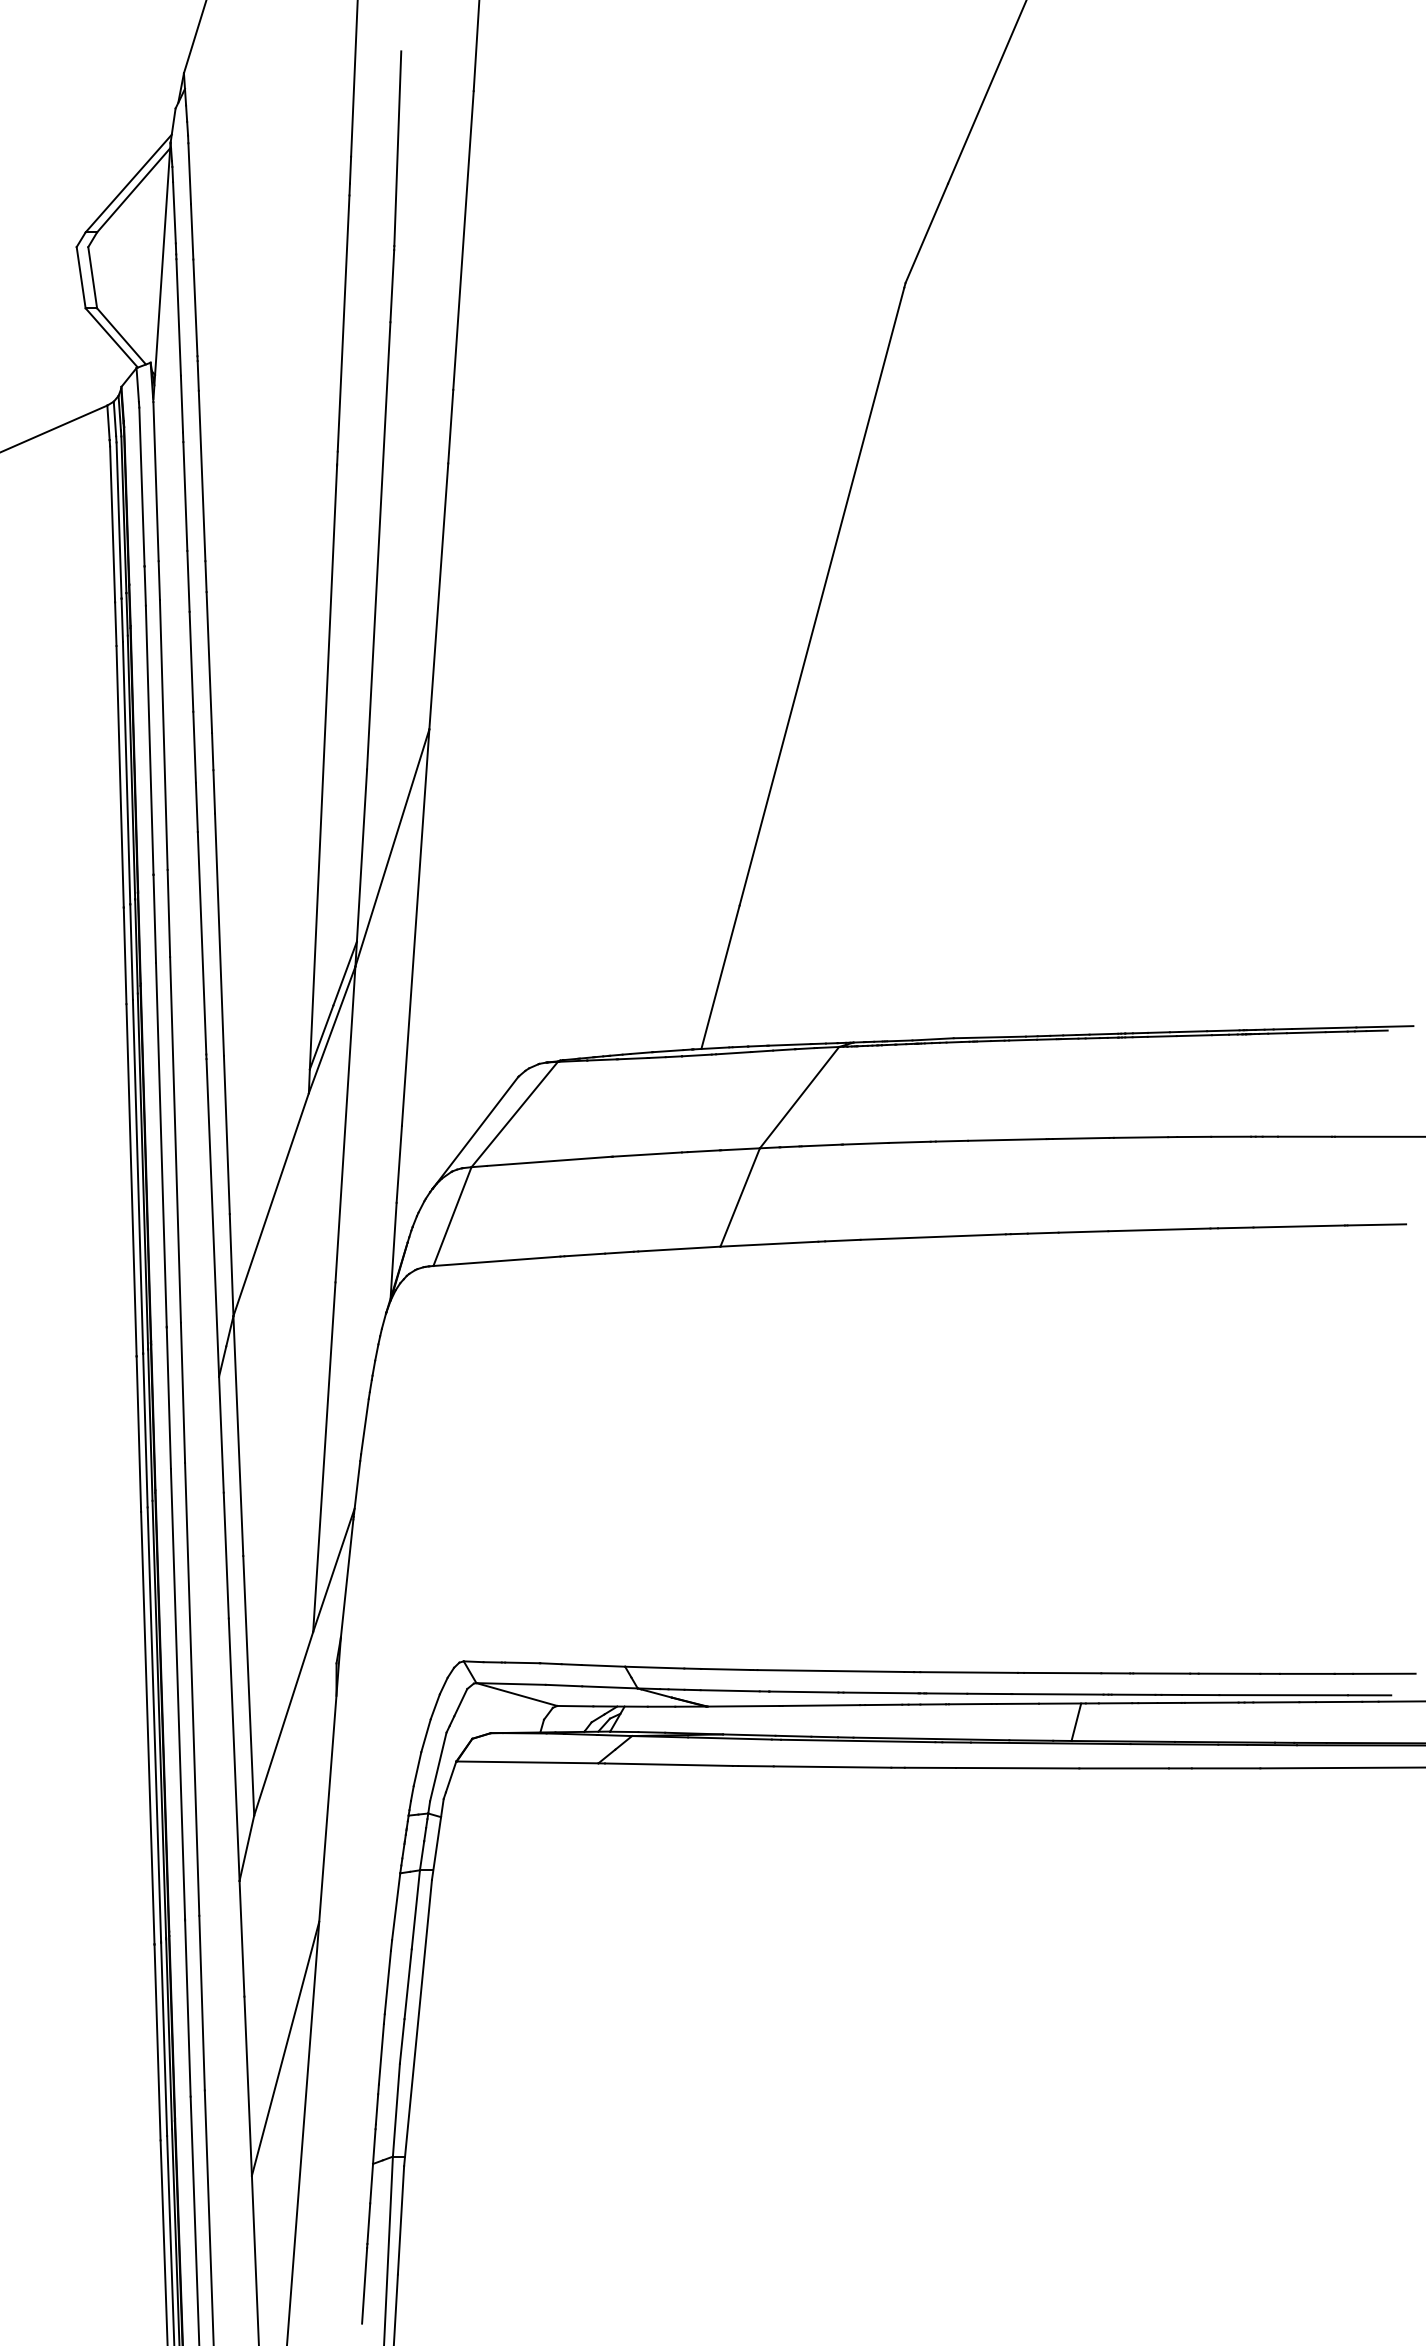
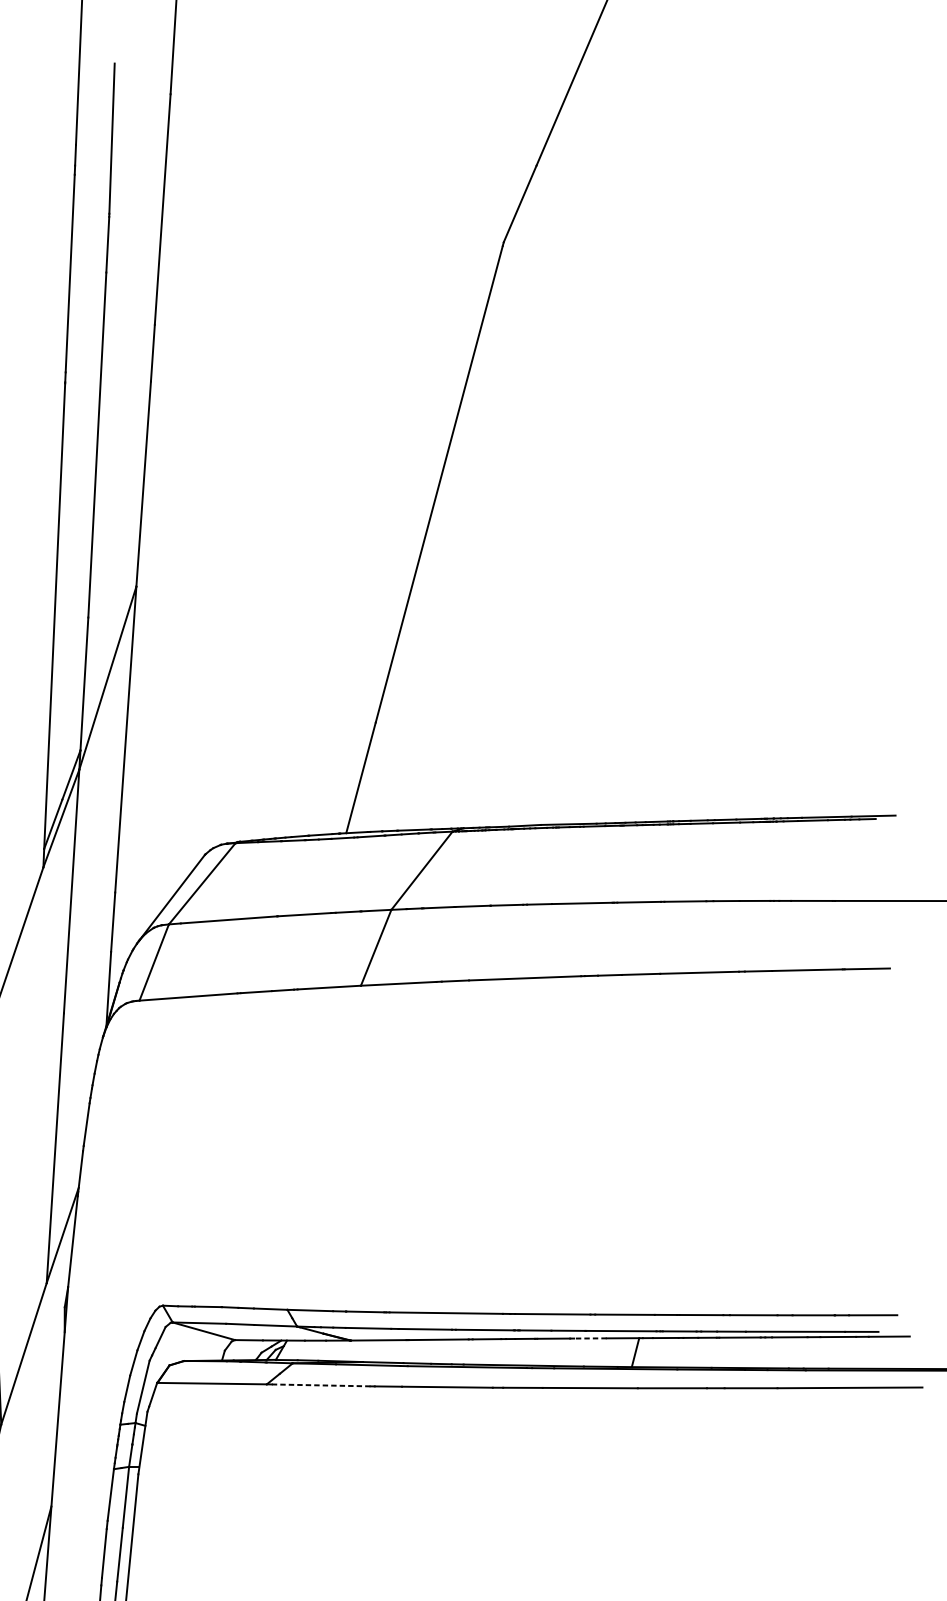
line: (1017, 1703) -> (590, 1338), solid -> dashed
line: (668, 1764) -> (320, 1385), solid -> dashed

